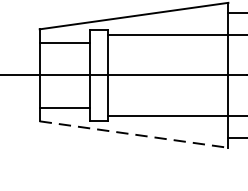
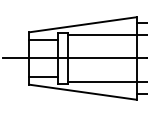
line: (135, 135) -> (83, 92), dashed -> solid

